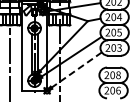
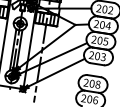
line: (76, 70) -> (56, 73), dashed -> solid

